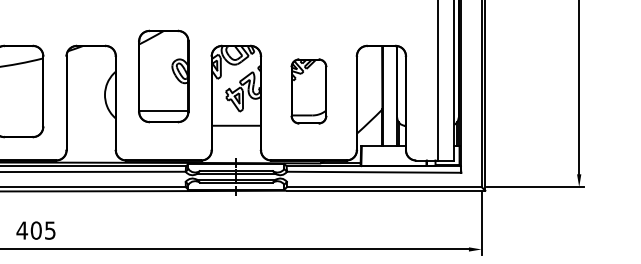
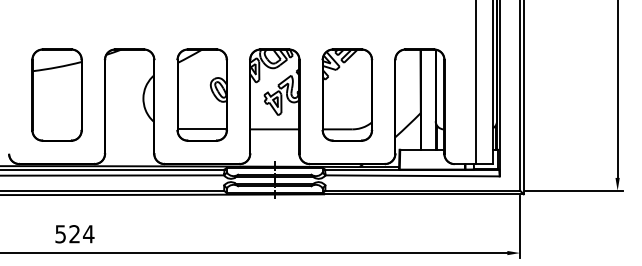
part: (163, 75) -> (201, 94), moved
part: (309, 90) -> (347, 94), size x1.43
text: (36, 230) -> (74, 234), 405 -> 524

